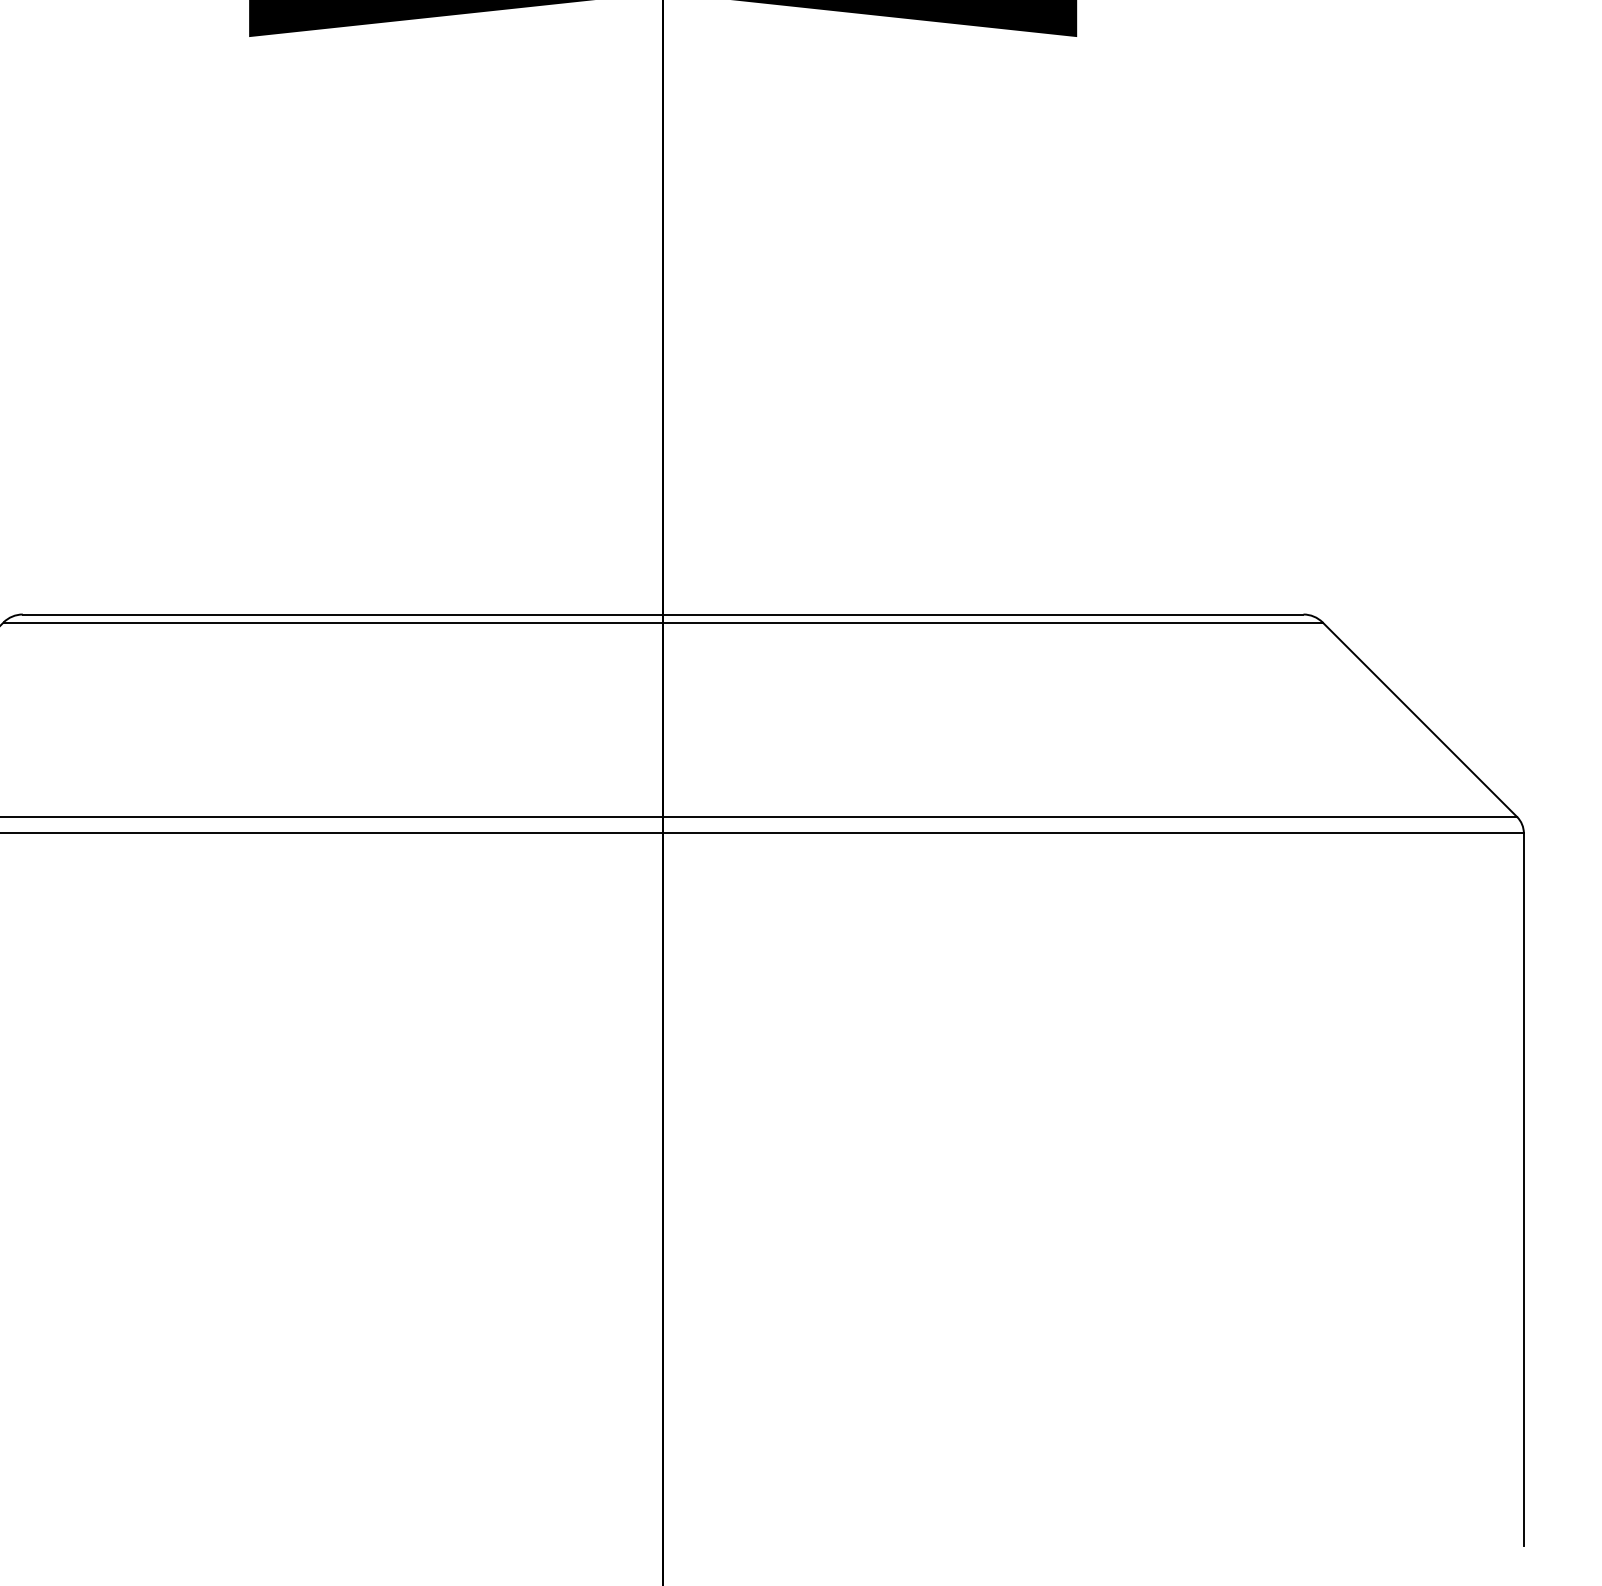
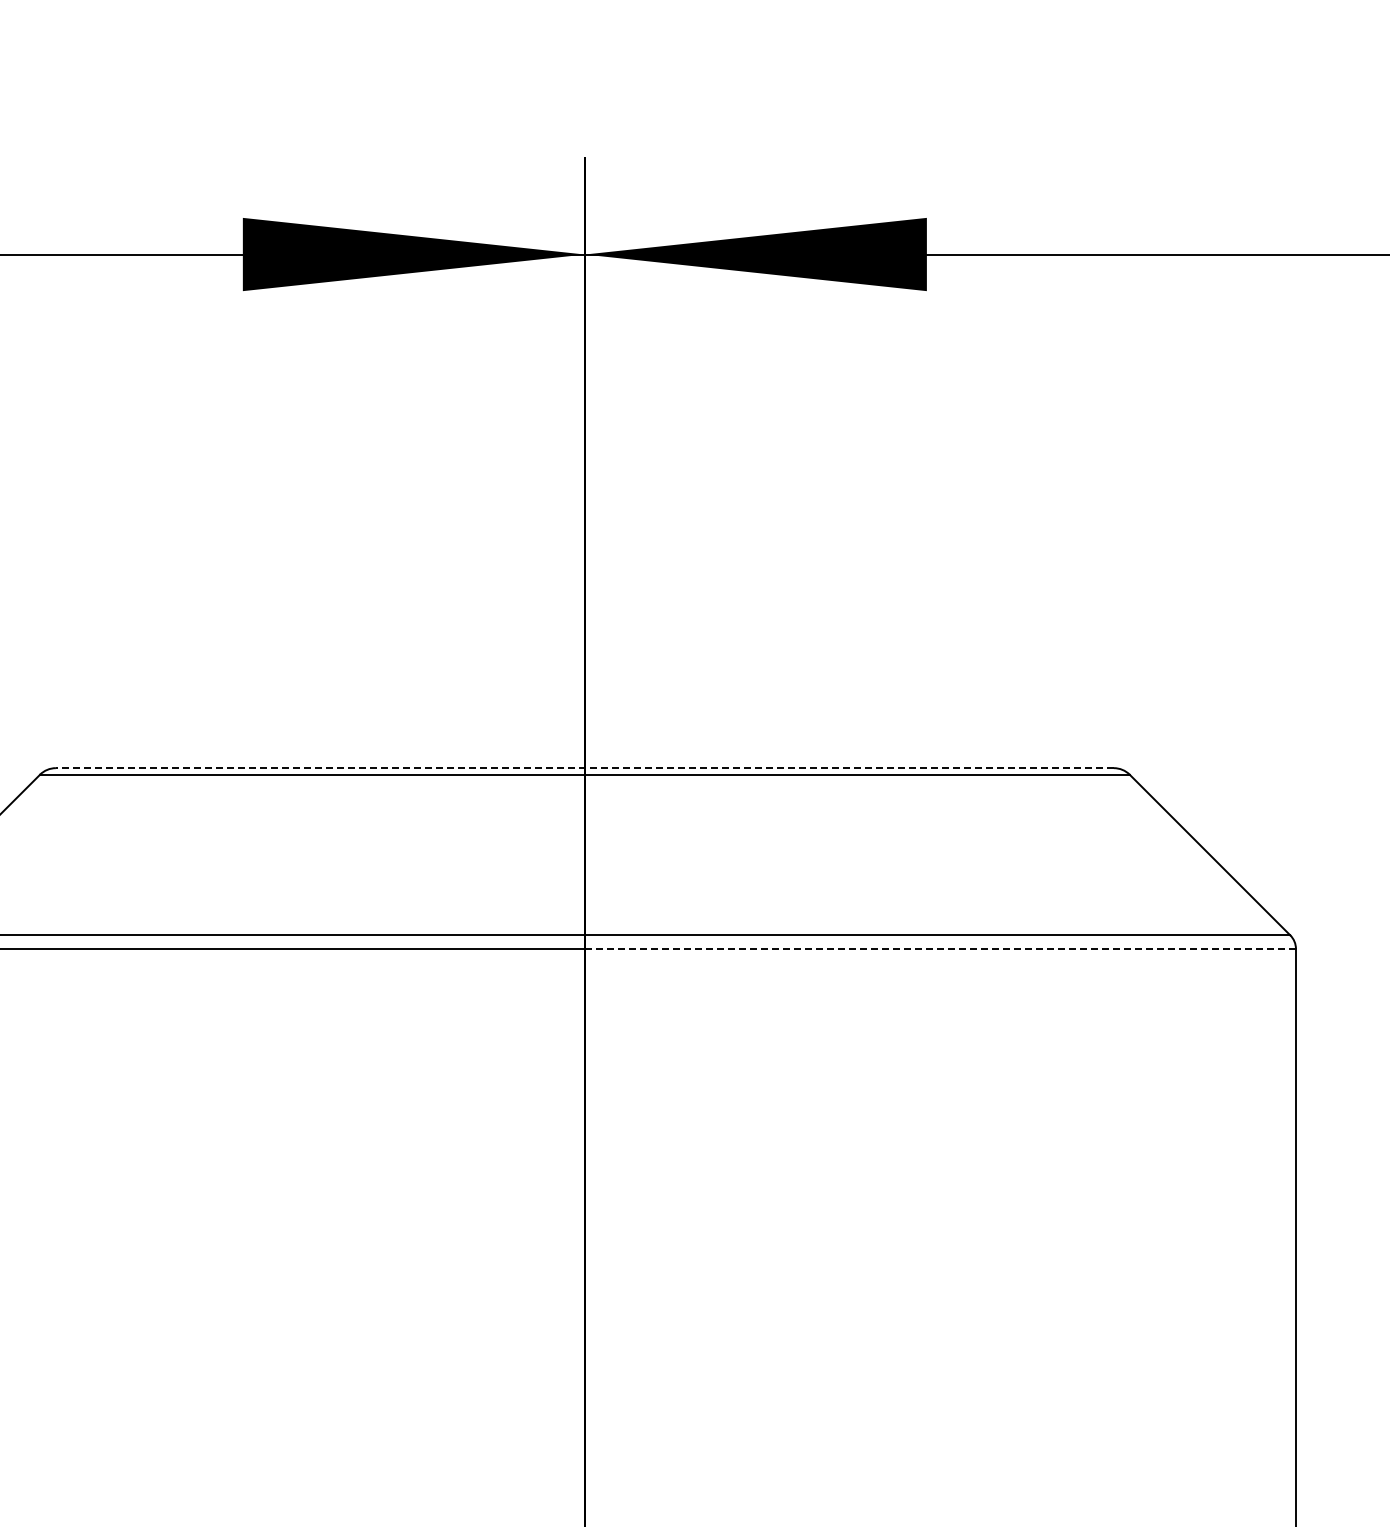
line: (662, 614) -> (584, 768), solid -> dashed
line: (1093, 832) -> (940, 948), solid -> dashed

